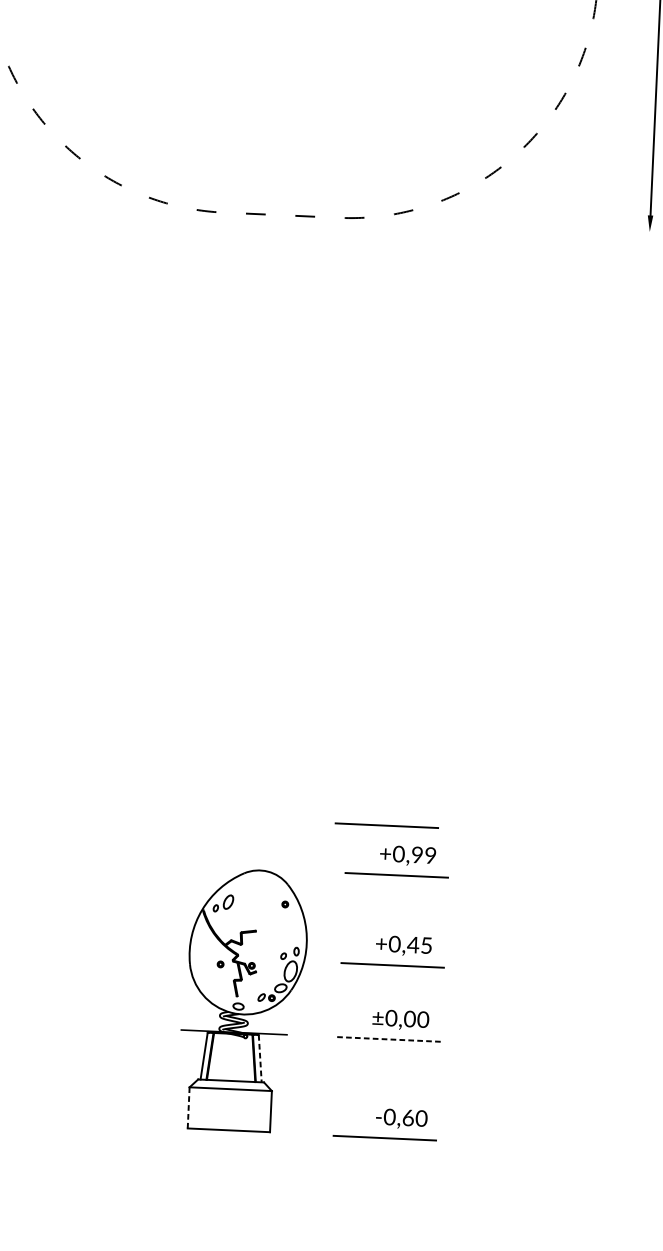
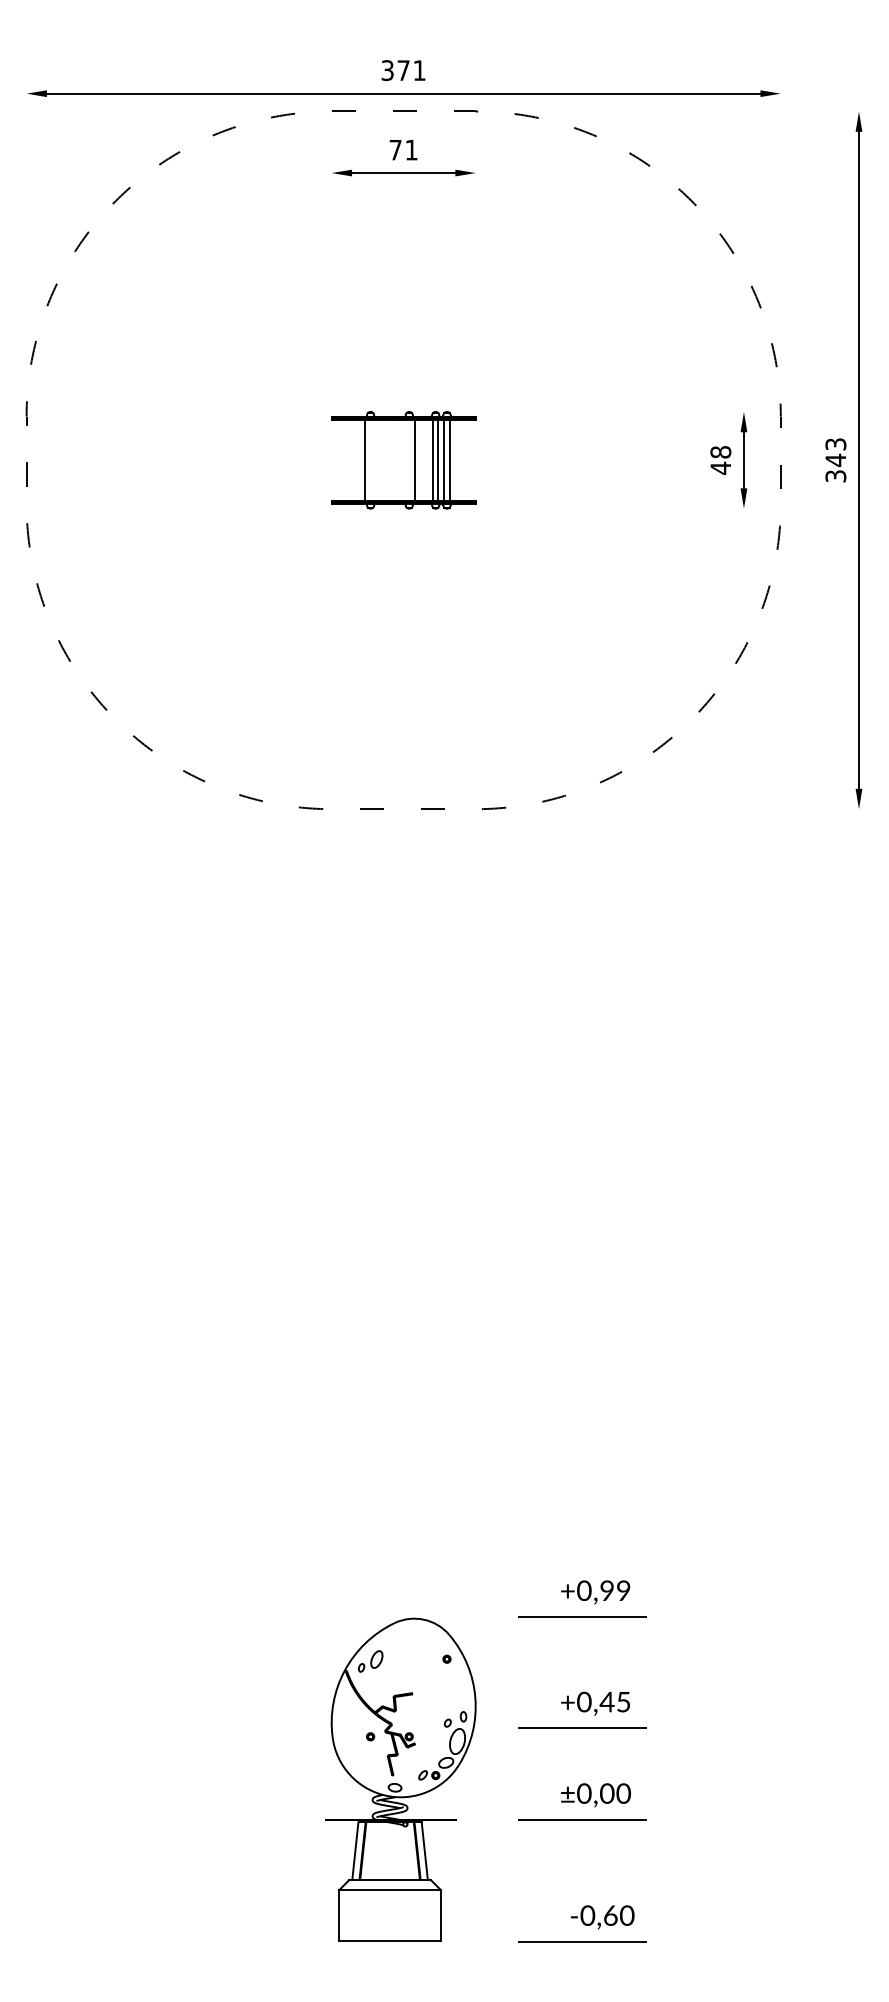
line: (386, 825) -> (567, 1555), removed
line: (389, 1039) -> (583, 1819), dashed -> solid
line: (260, 1059) -> (424, 1851), dashed -> solid
line: (188, 1108) -> (339, 1916), dashed -> solid

